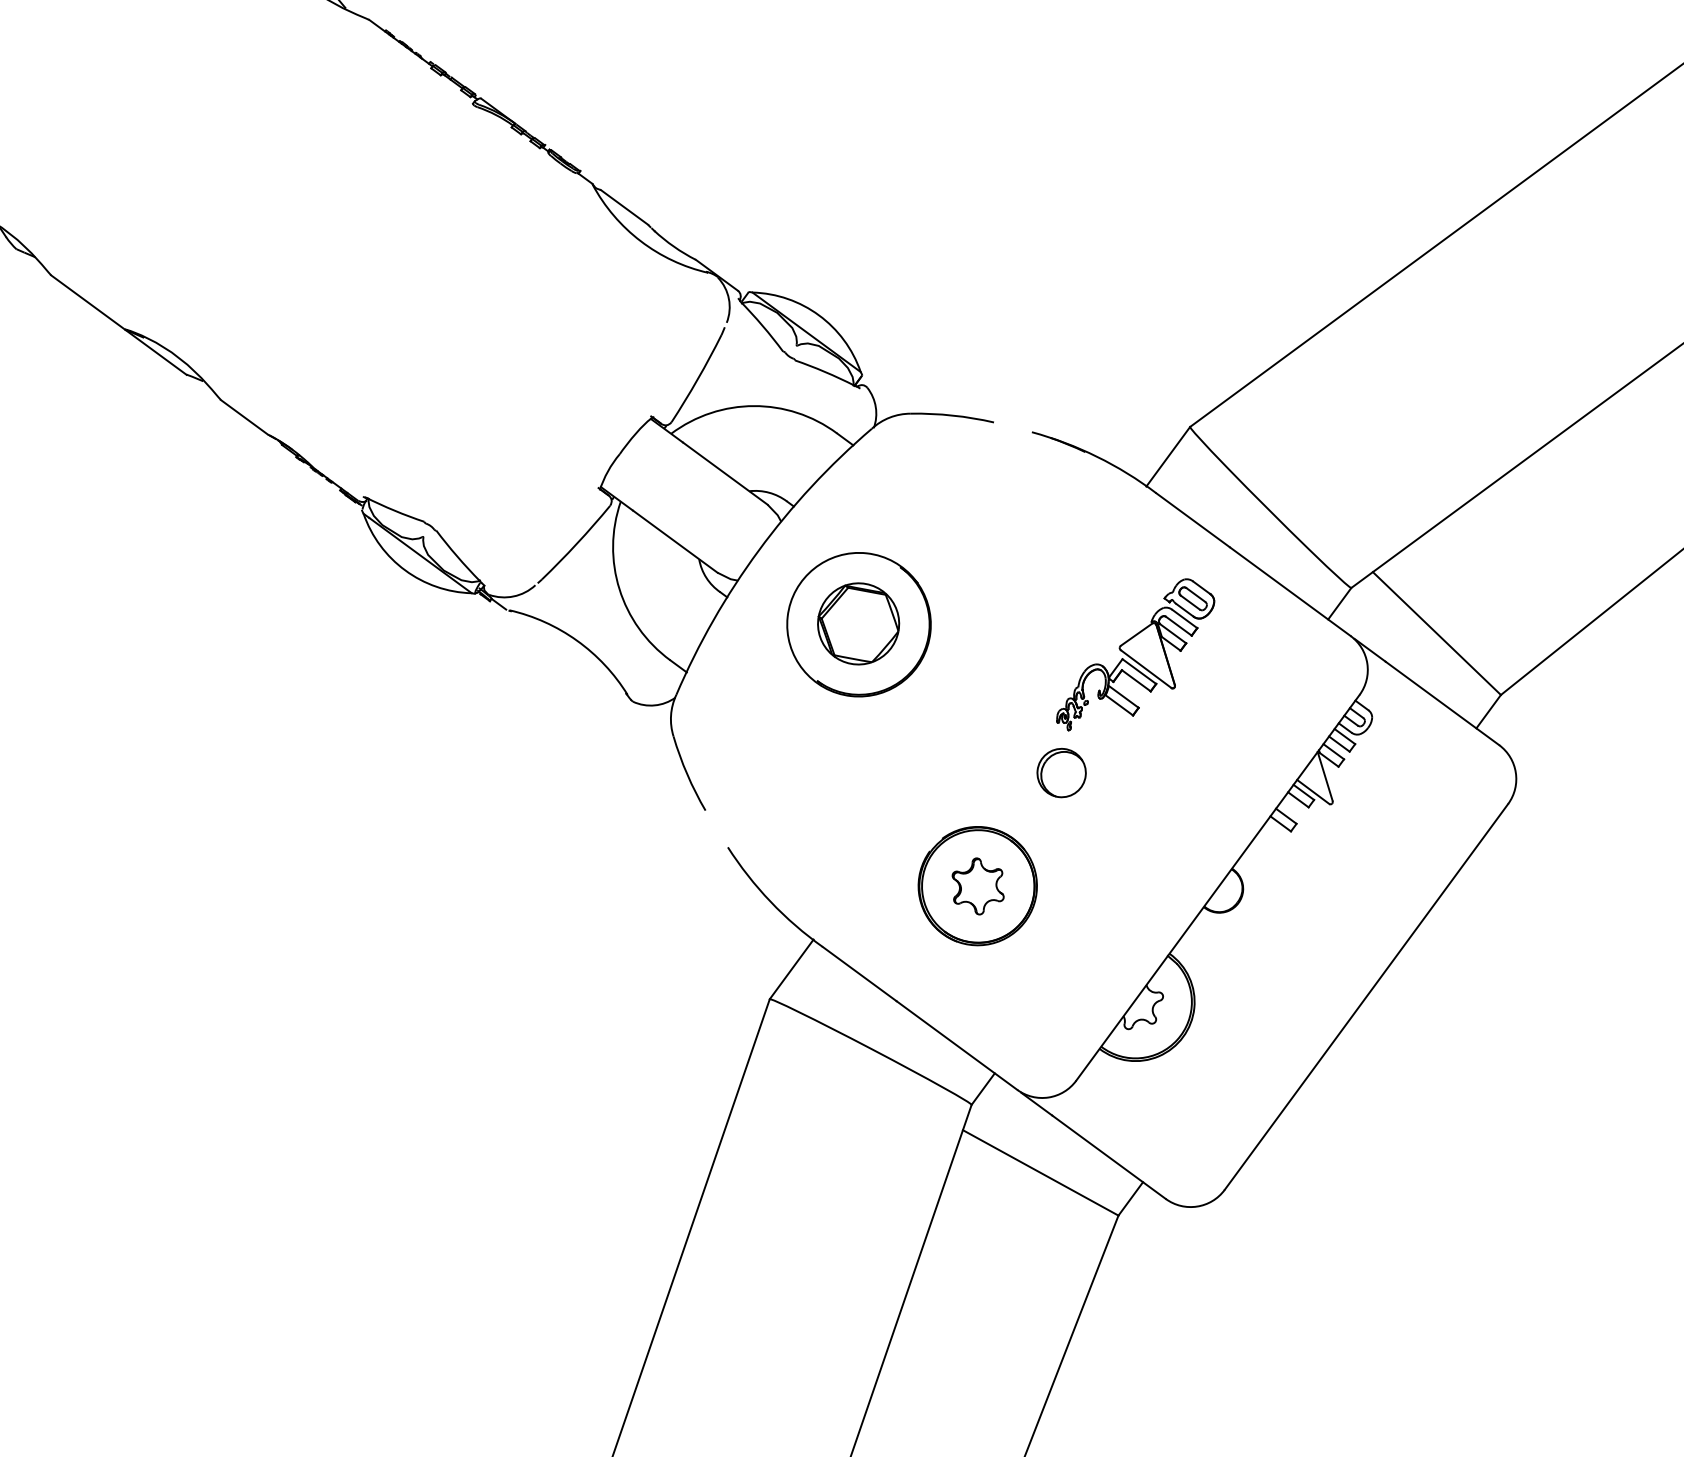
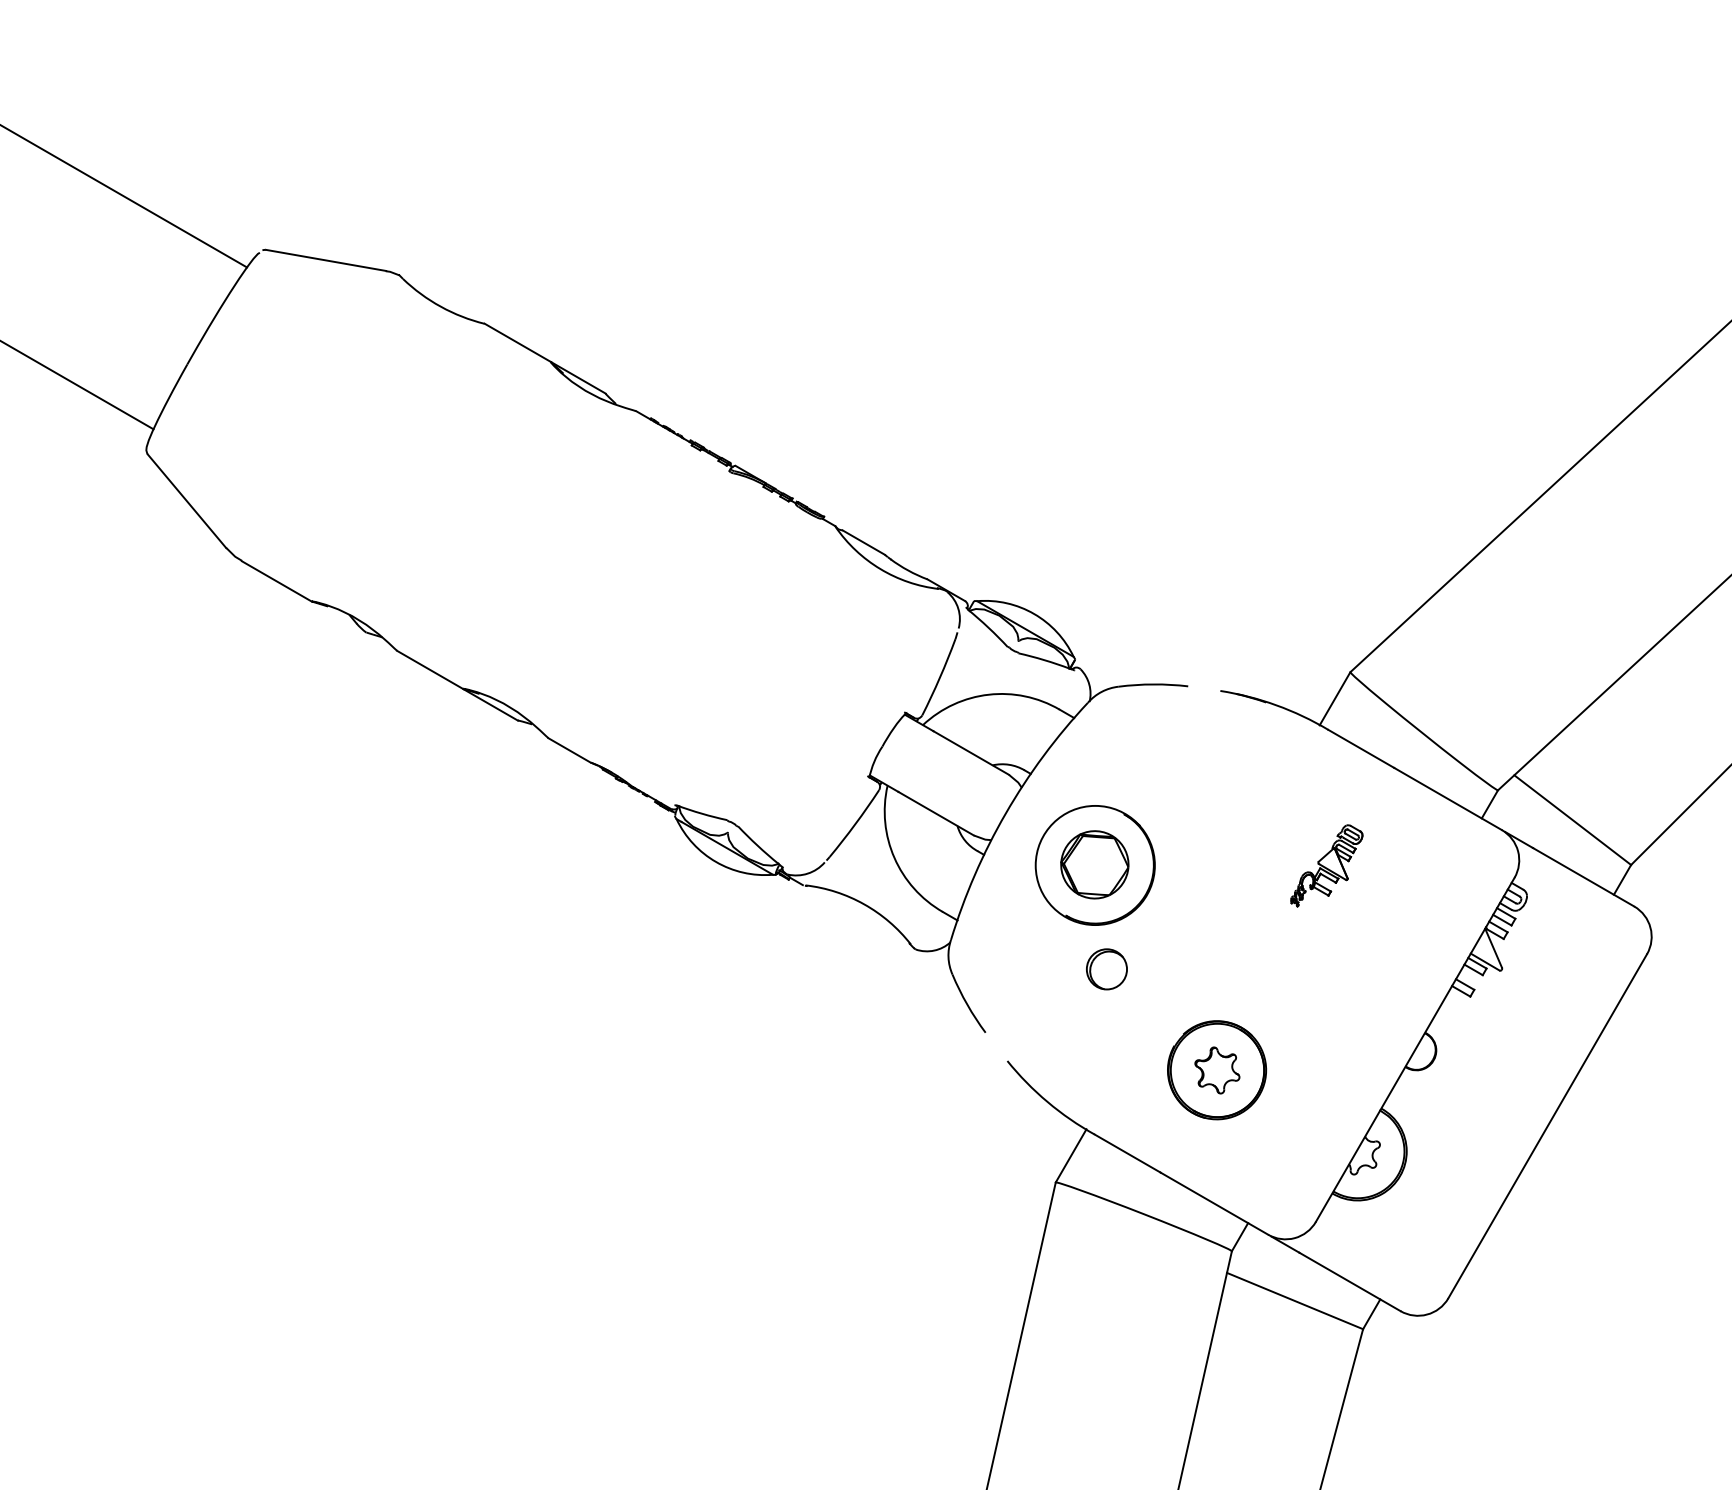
part: (1135, 655) -> (1326, 865), size x0.6
part: (1061, 773) -> (1106, 969), moved

